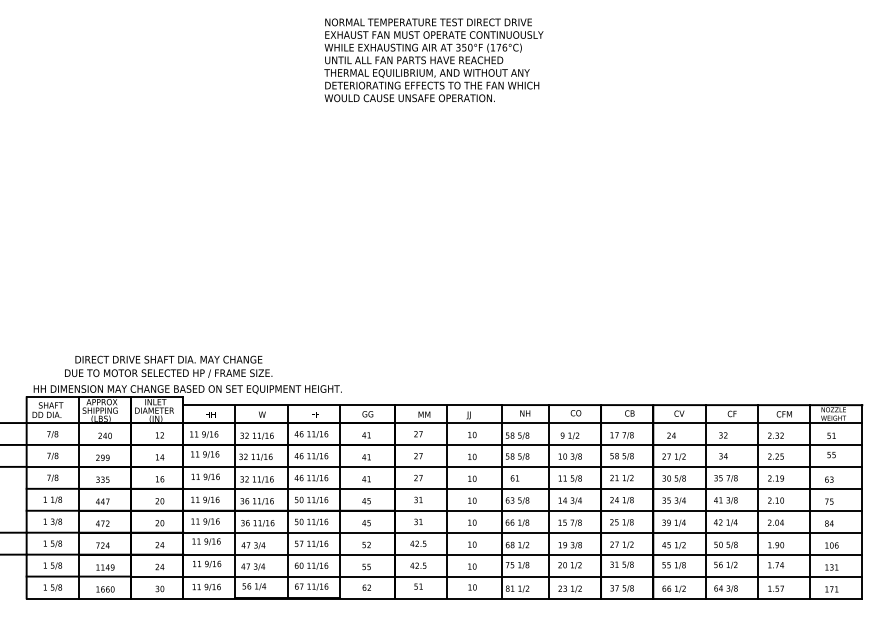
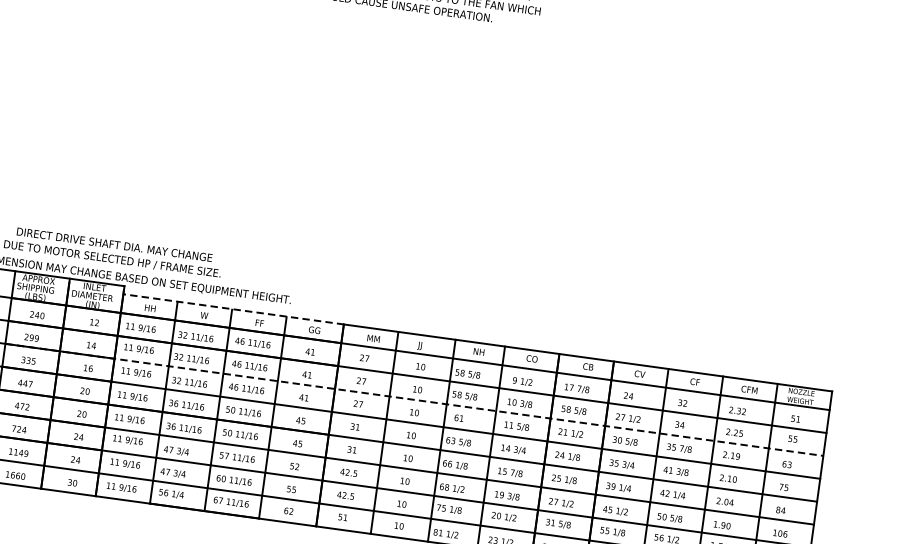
line: (289, 405) -> (234, 309), solid -> dashed
line: (470, 466) -> (414, 399), solid -> dashed

